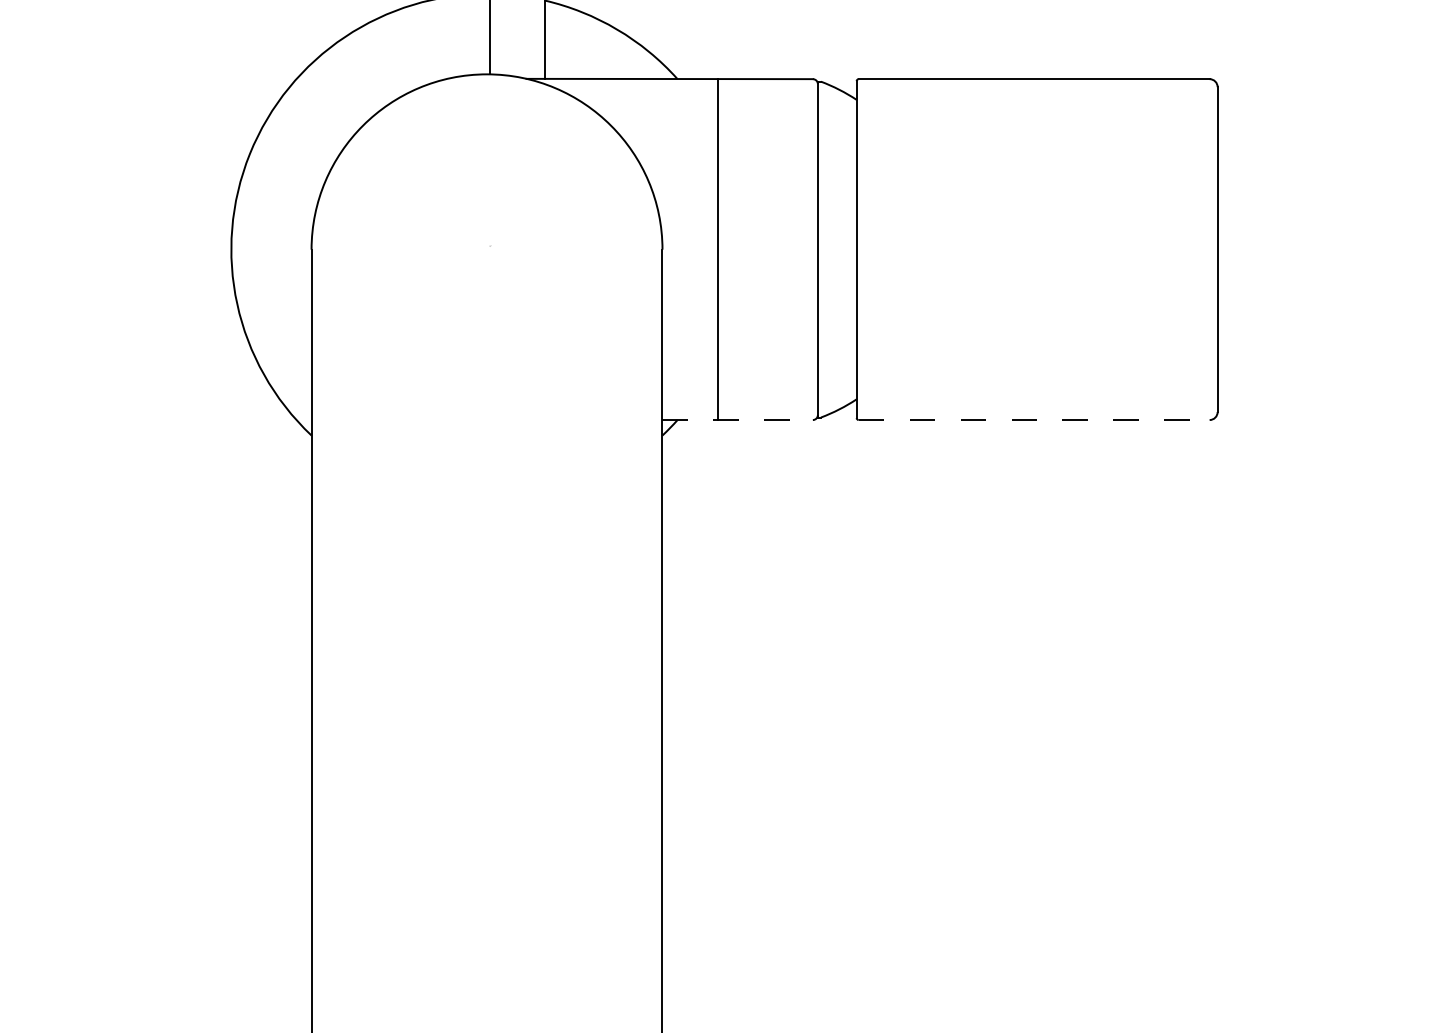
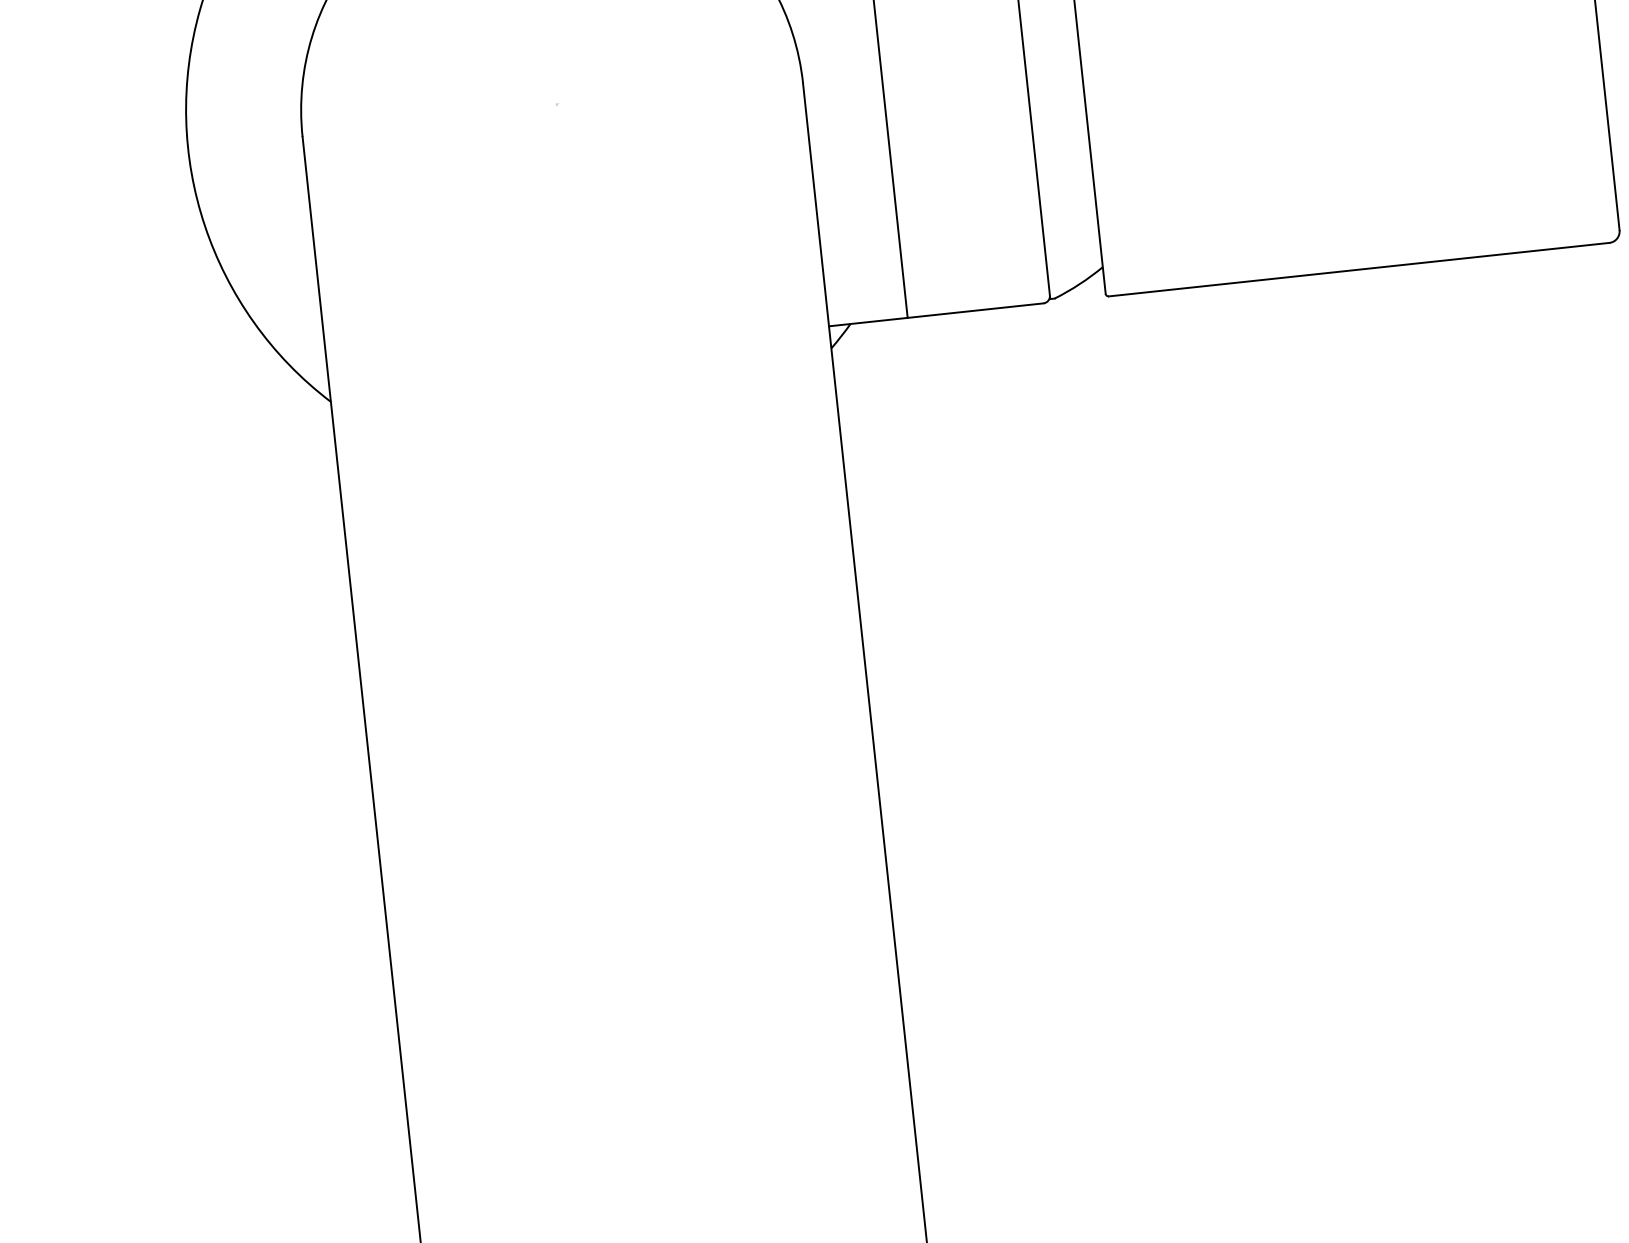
line: (738, 420) -> (937, 315), dashed -> solid
line: (1034, 420) -> (1359, 270), dashed -> solid

